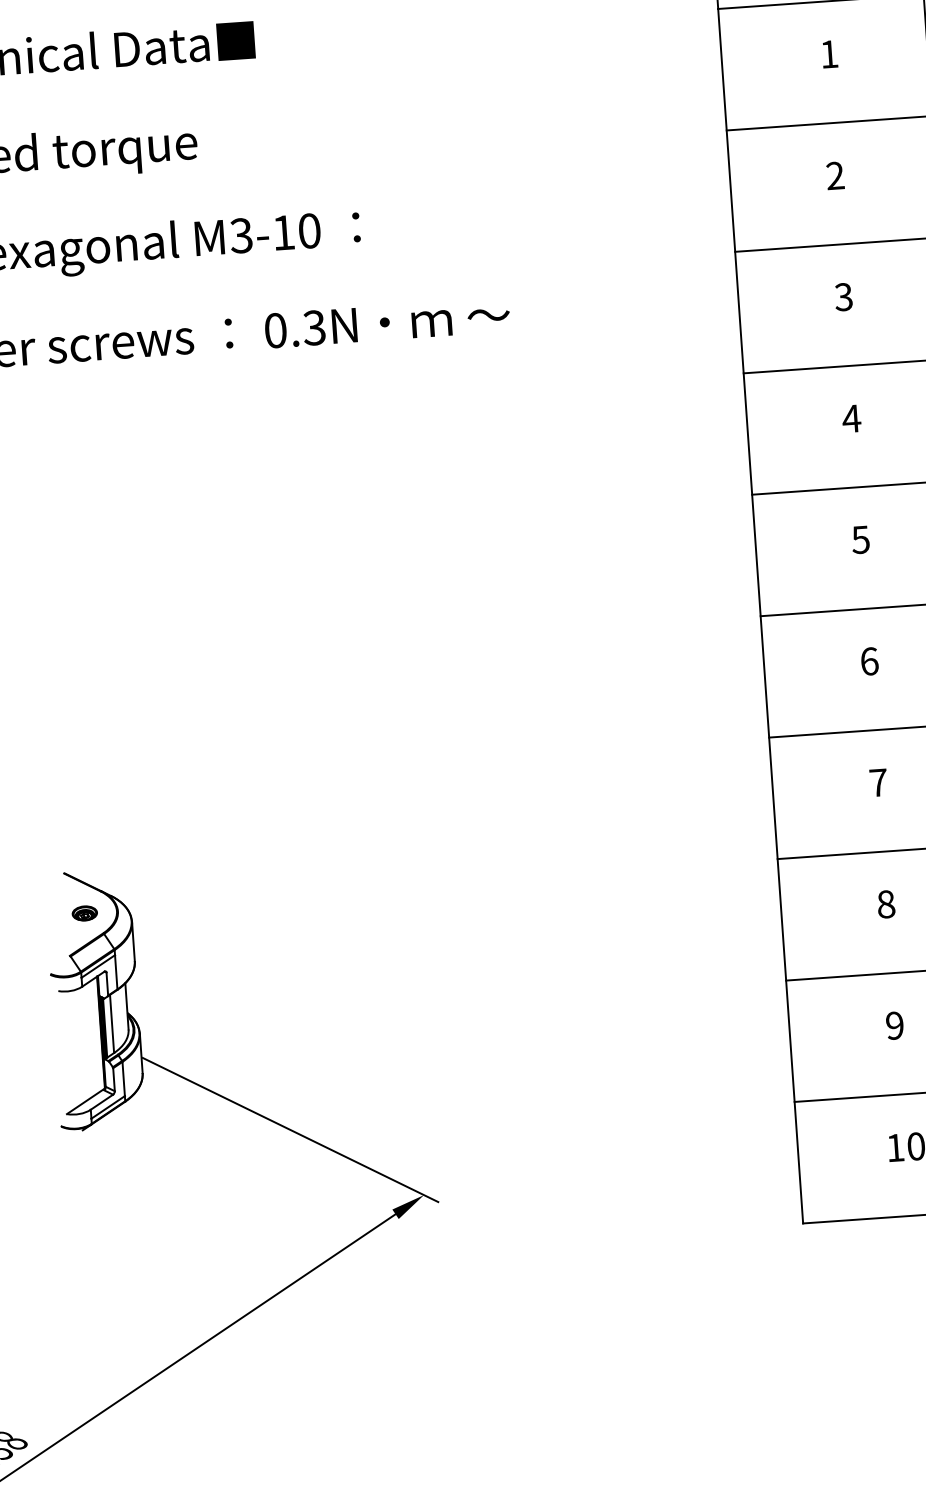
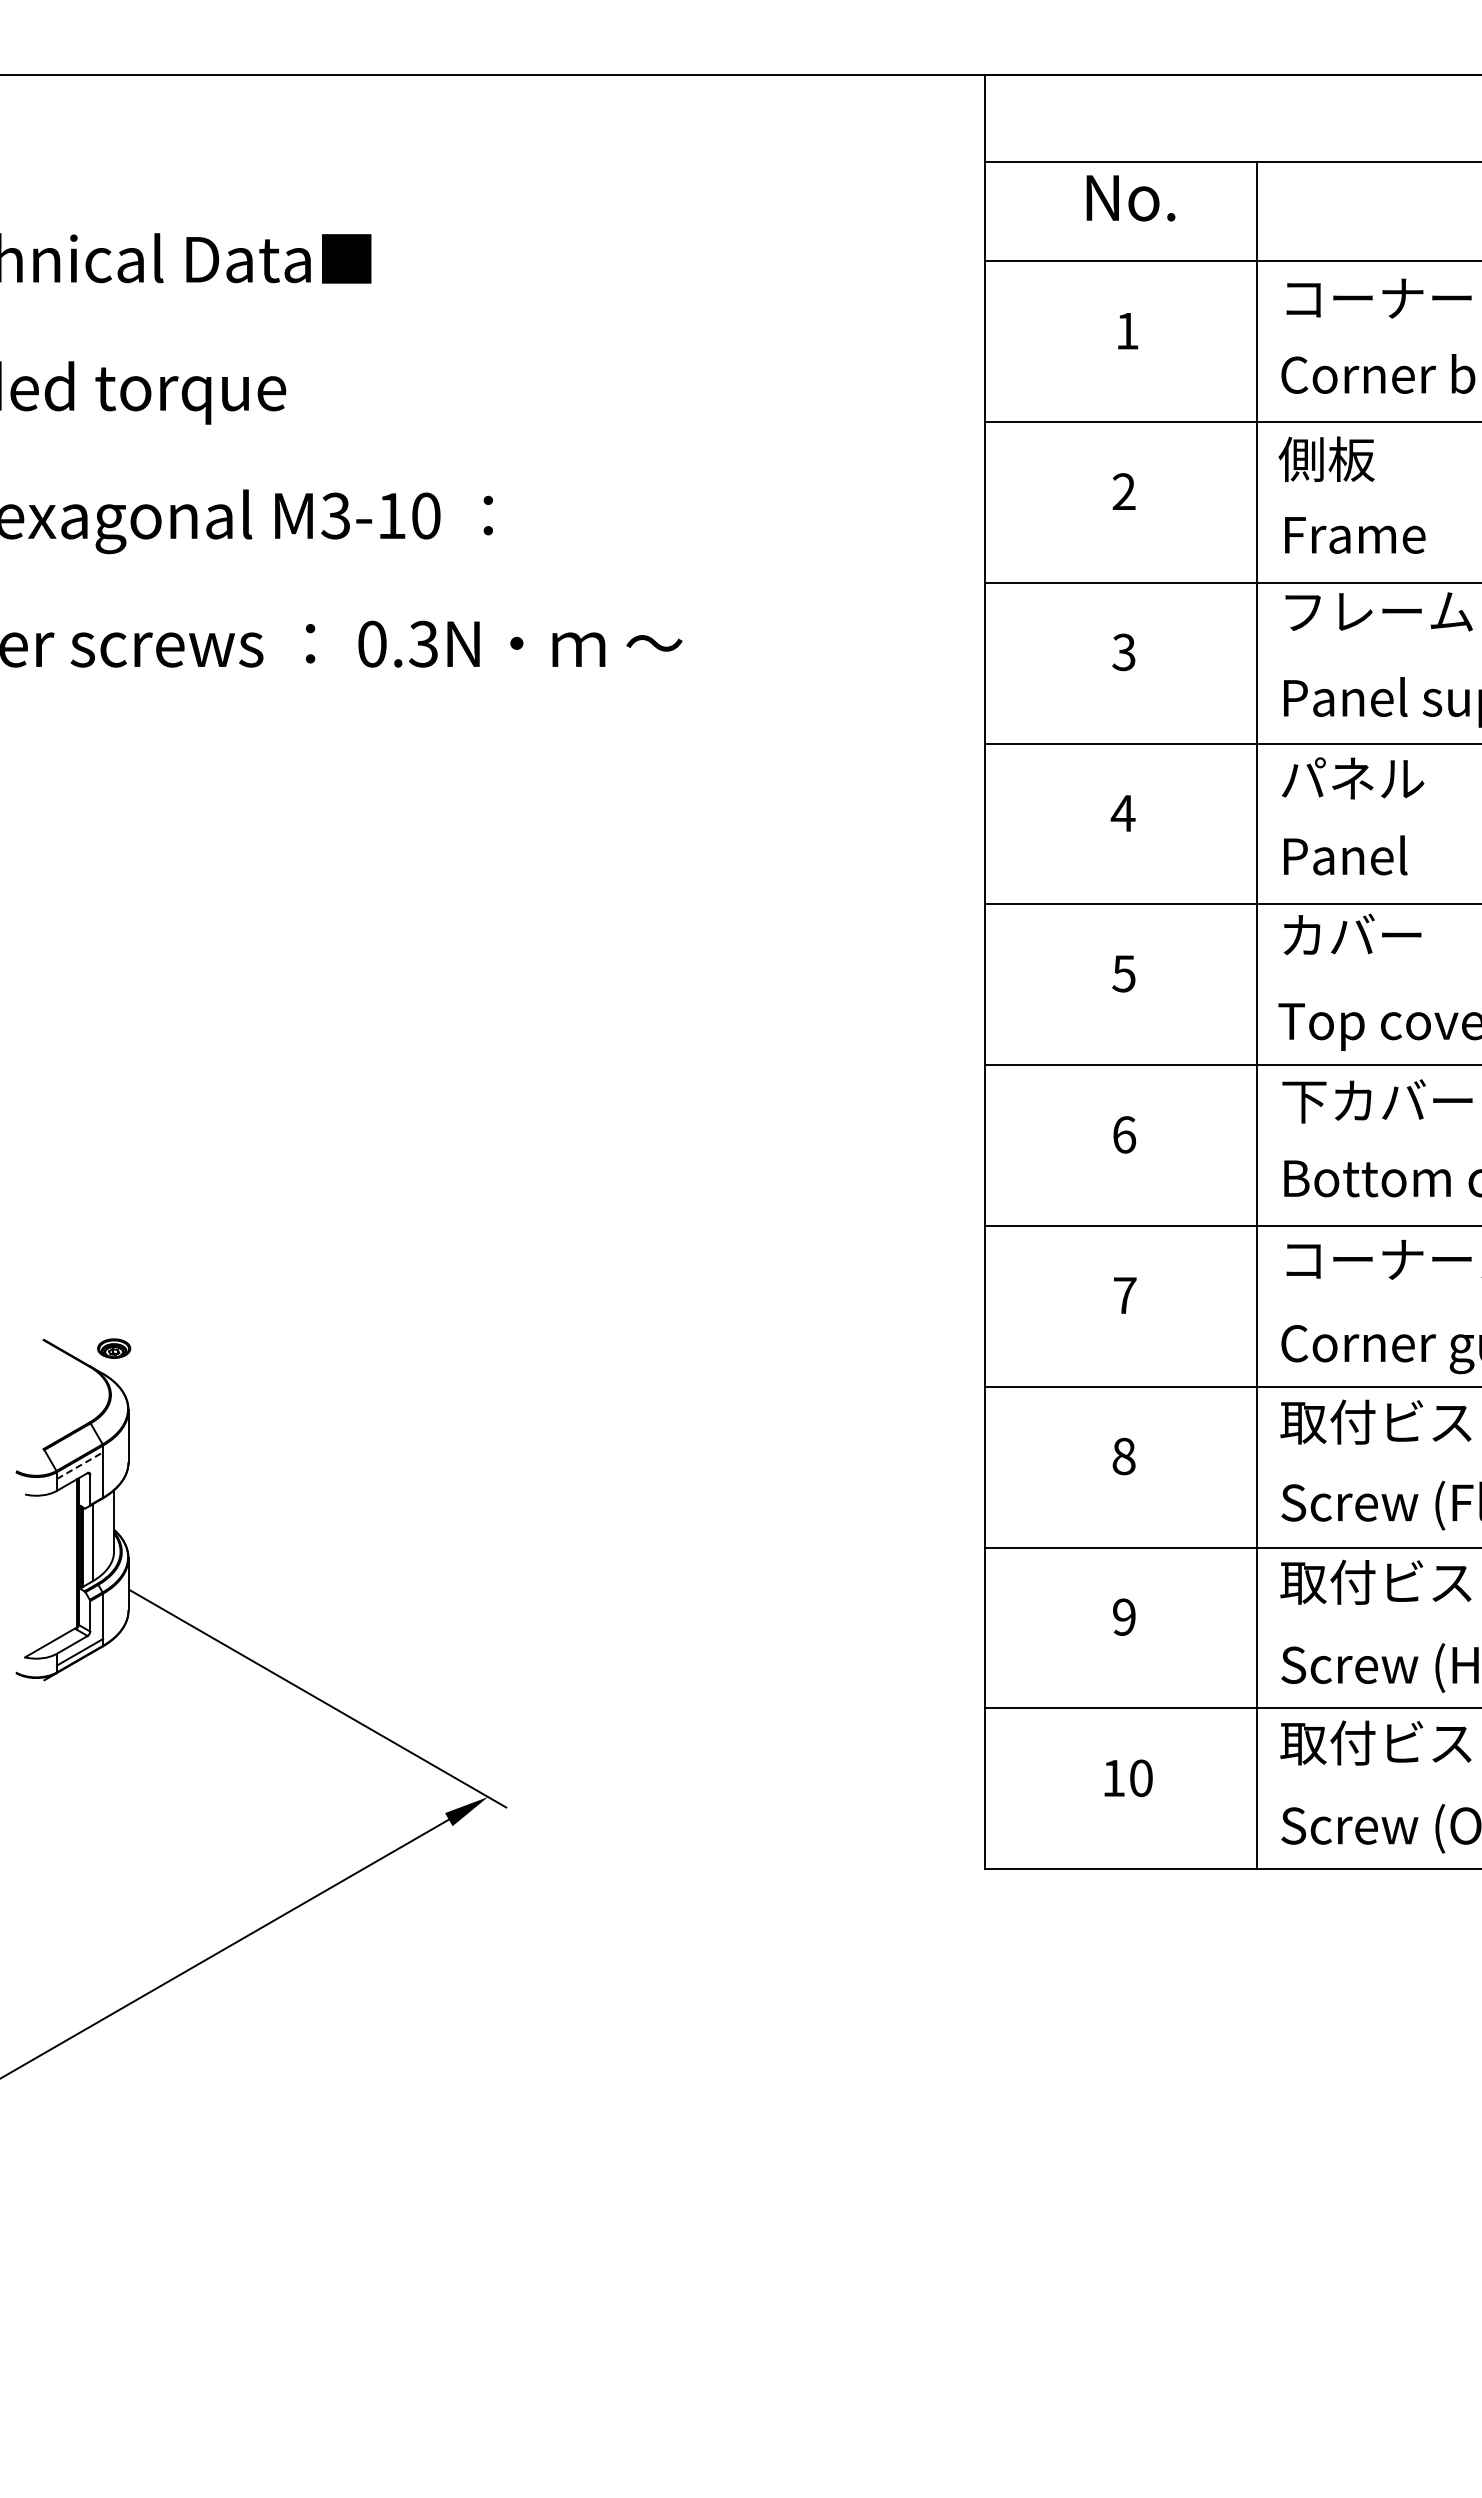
part: (85, 913) -> (114, 1348), moved
line: (97, 966) -> (79, 1465), solid -> dashed

